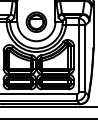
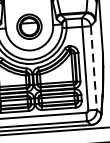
line: (85, 58) -> (93, 67), solid -> dashed

